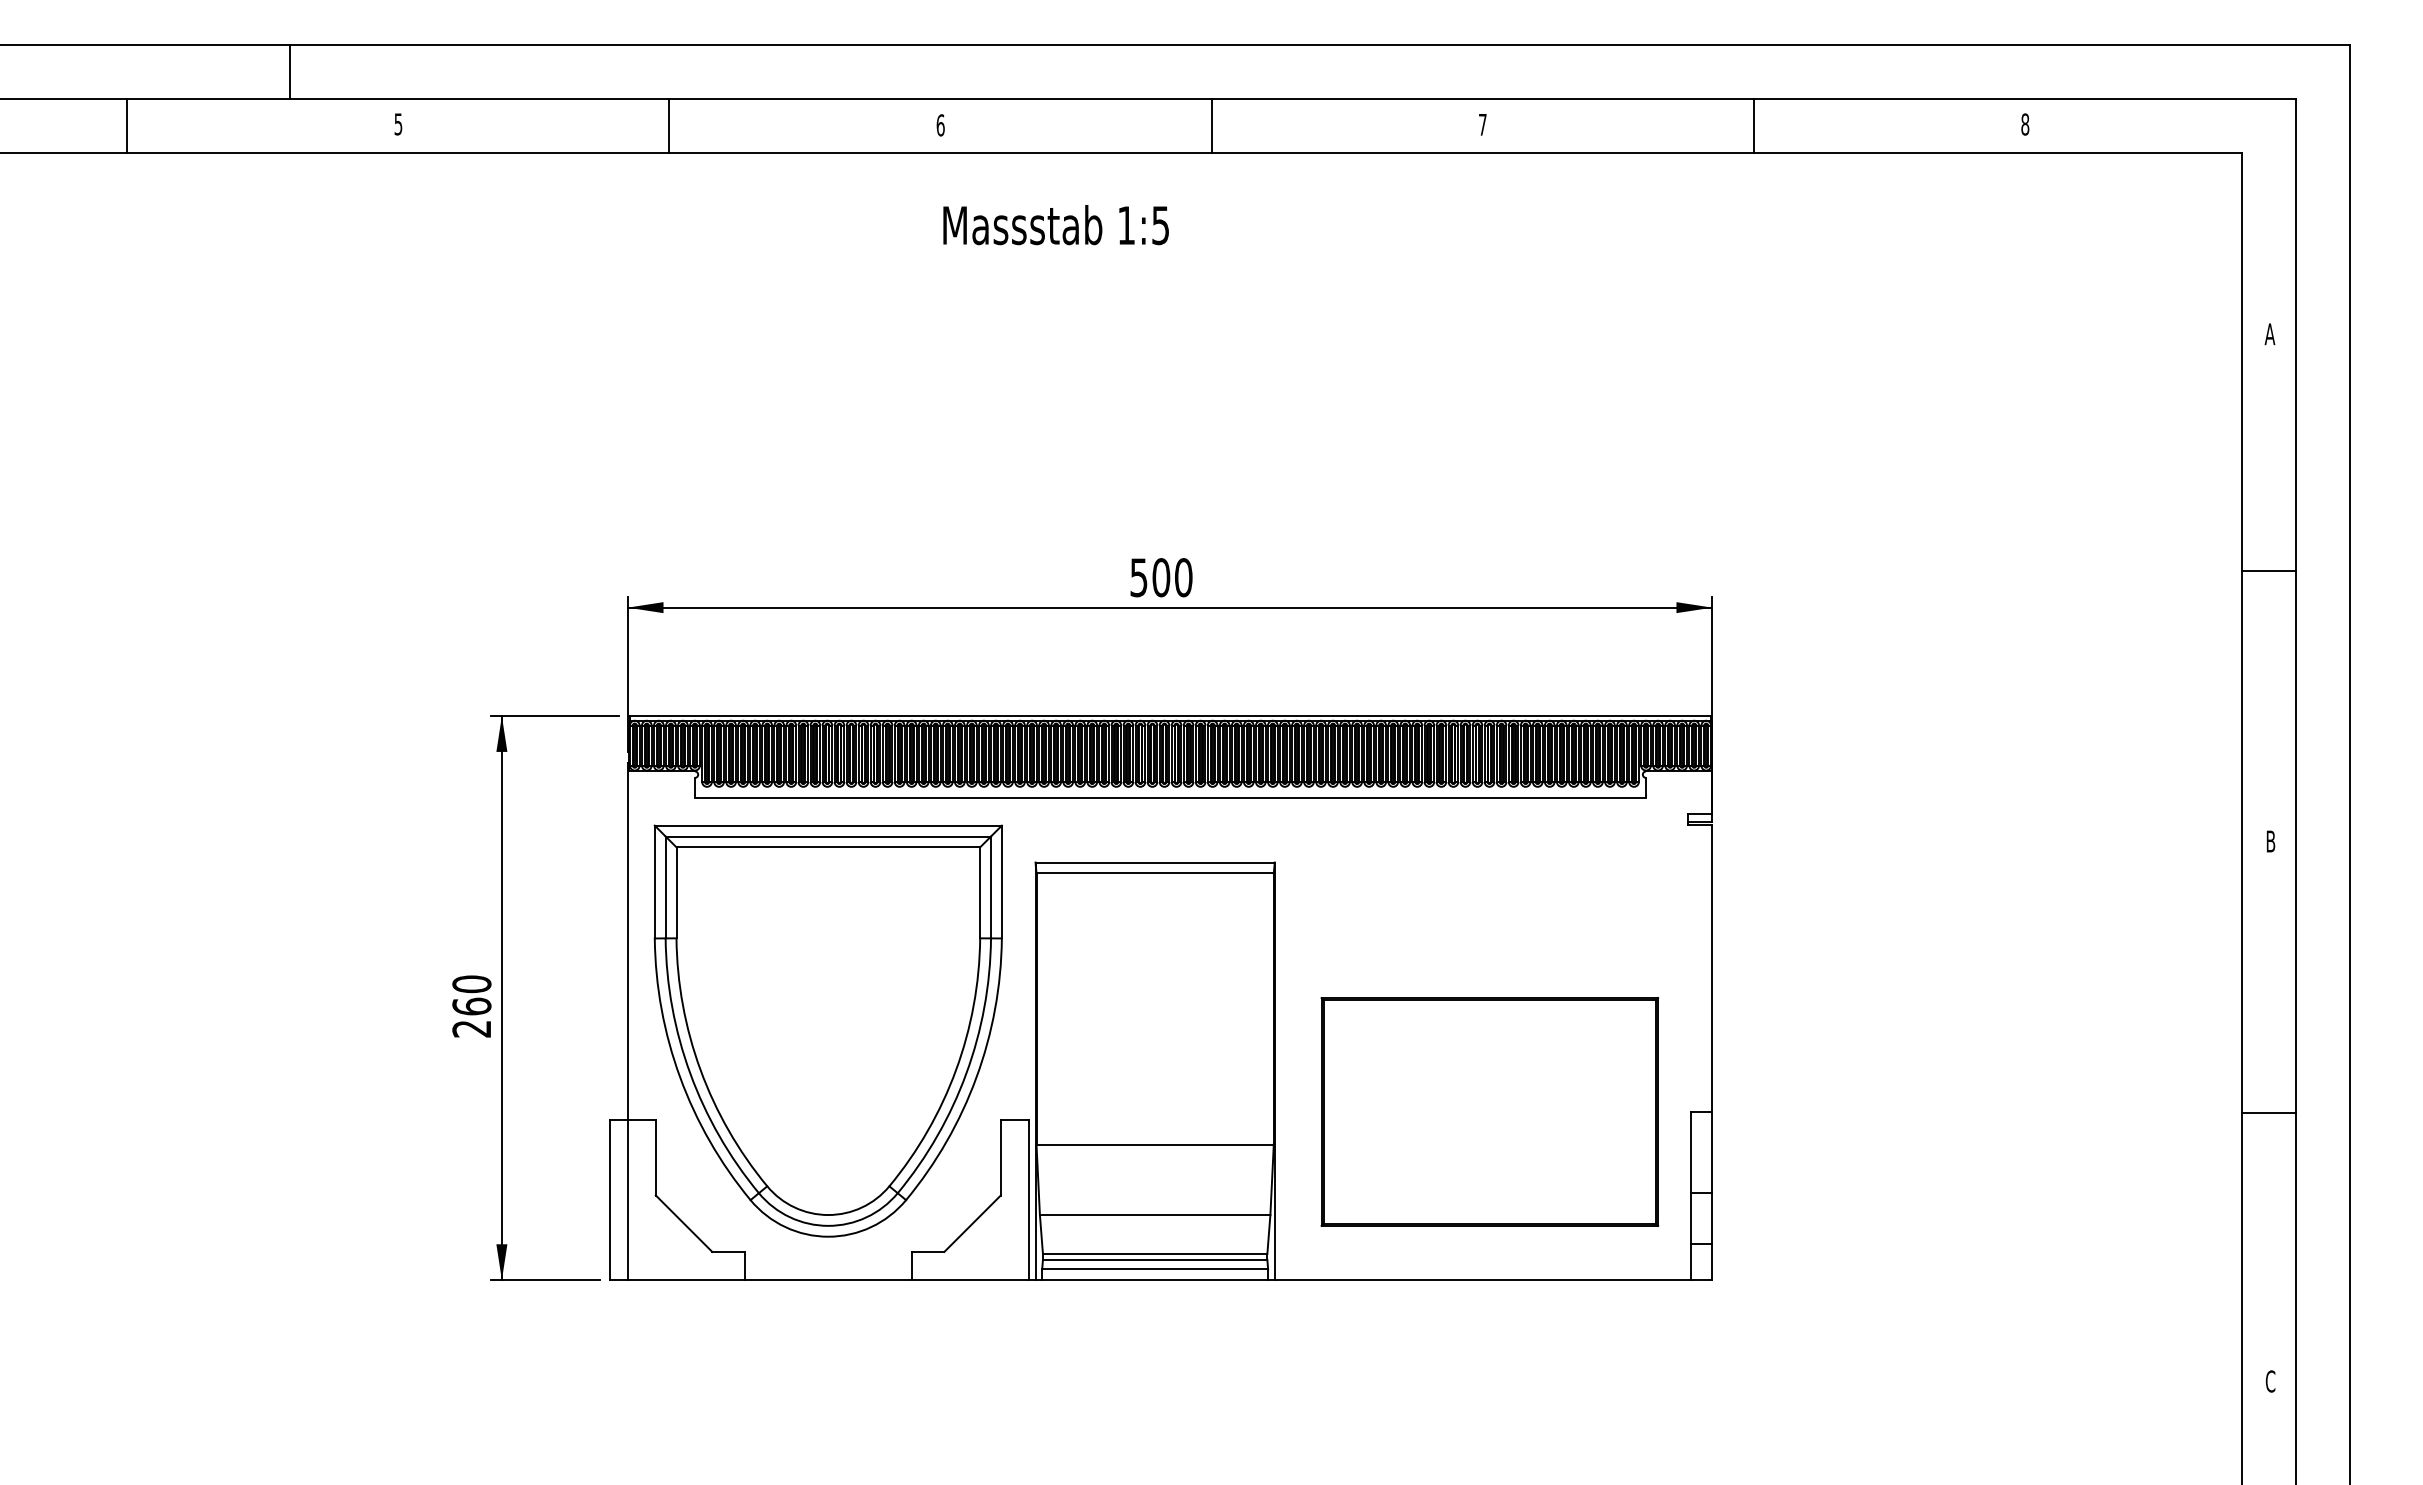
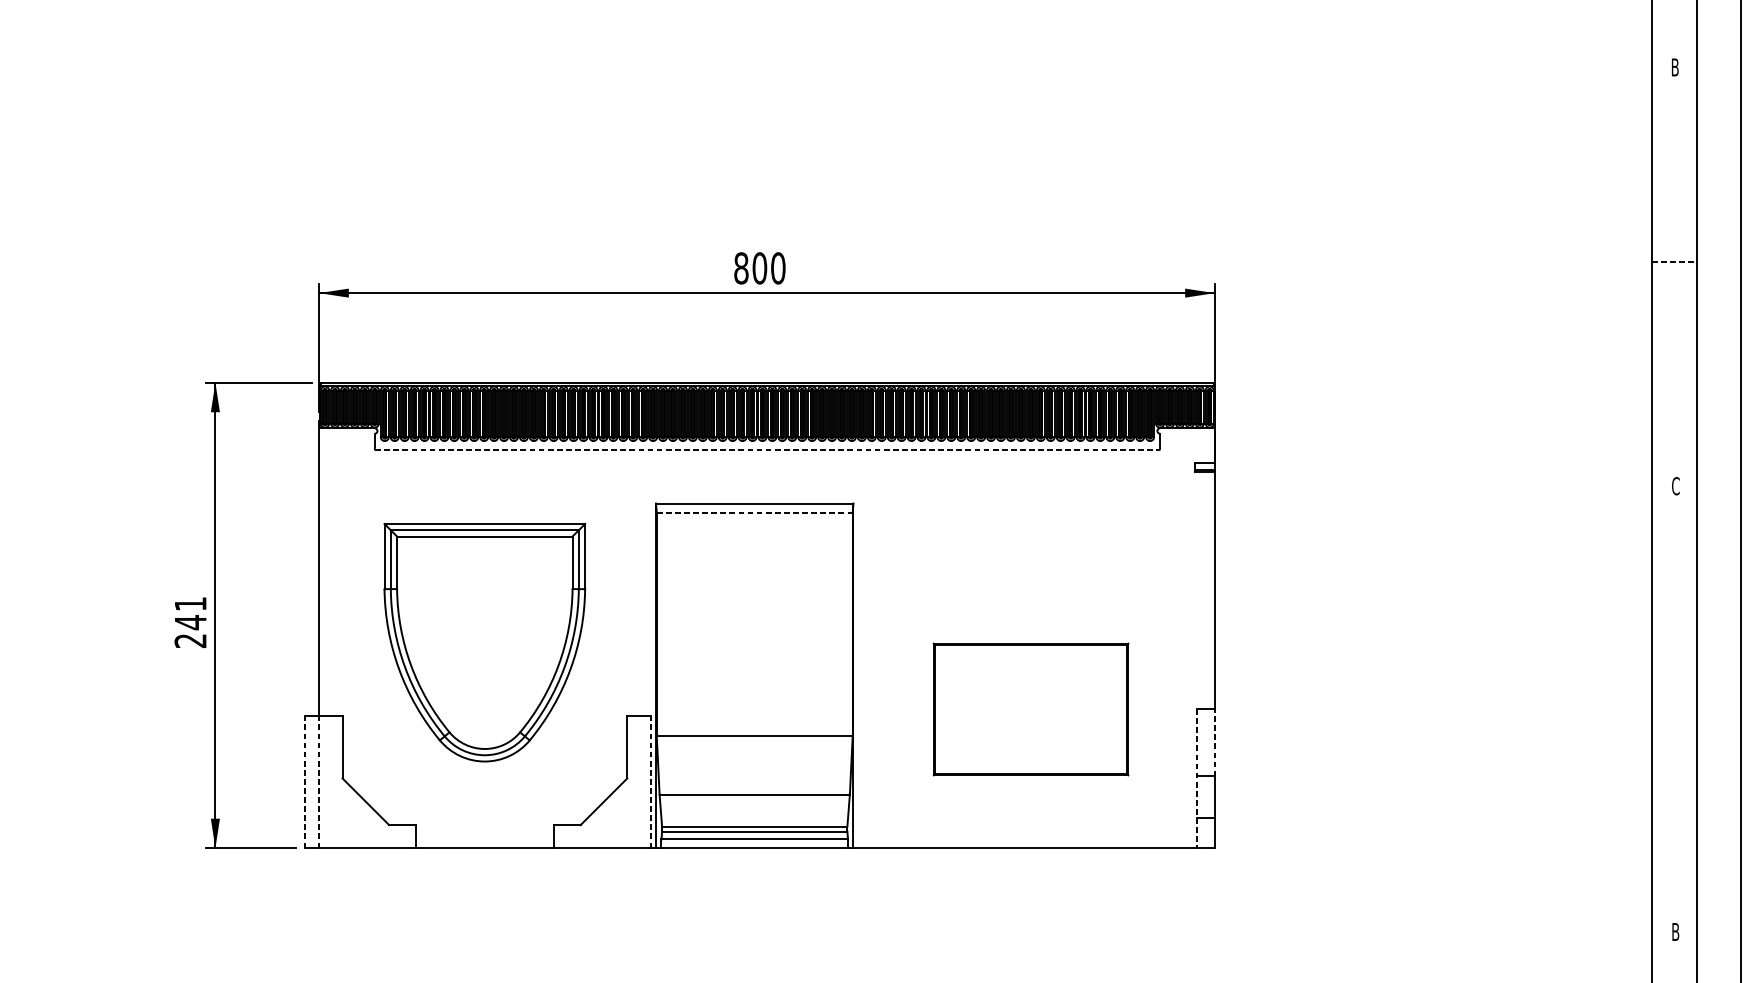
text: (2269, 334) -> (1674, 67), A -> B
line: (2269, 570) -> (1674, 262), solid -> dashed
text: (1138, 577) -> (740, 268), 500 -> 800
line: (1171, 798) -> (768, 450), solid -> dashed
text: (2270, 841) -> (1675, 486), B -> C
line: (1155, 873) -> (755, 512), solid -> dashed
text: (471, 995) -> (190, 613), 260 -> 241
part: (827, 1030) -> (484, 642), size x0.7
part: (1489, 1111) -> (1030, 709), size x0.7
line: (2268, 1112) -> (1673, 709), removed
line: (1712, 1152) -> (1214, 742), solid -> dashed
line: (1690, 1196) -> (1196, 779), solid -> dashed
line: (610, 1199) -> (305, 781), solid -> dashed
line: (627, 1199) -> (319, 781), solid -> dashed
line: (1028, 1199) -> (650, 781), solid -> dashed
text: (2270, 1381) -> (1675, 932), C -> B

